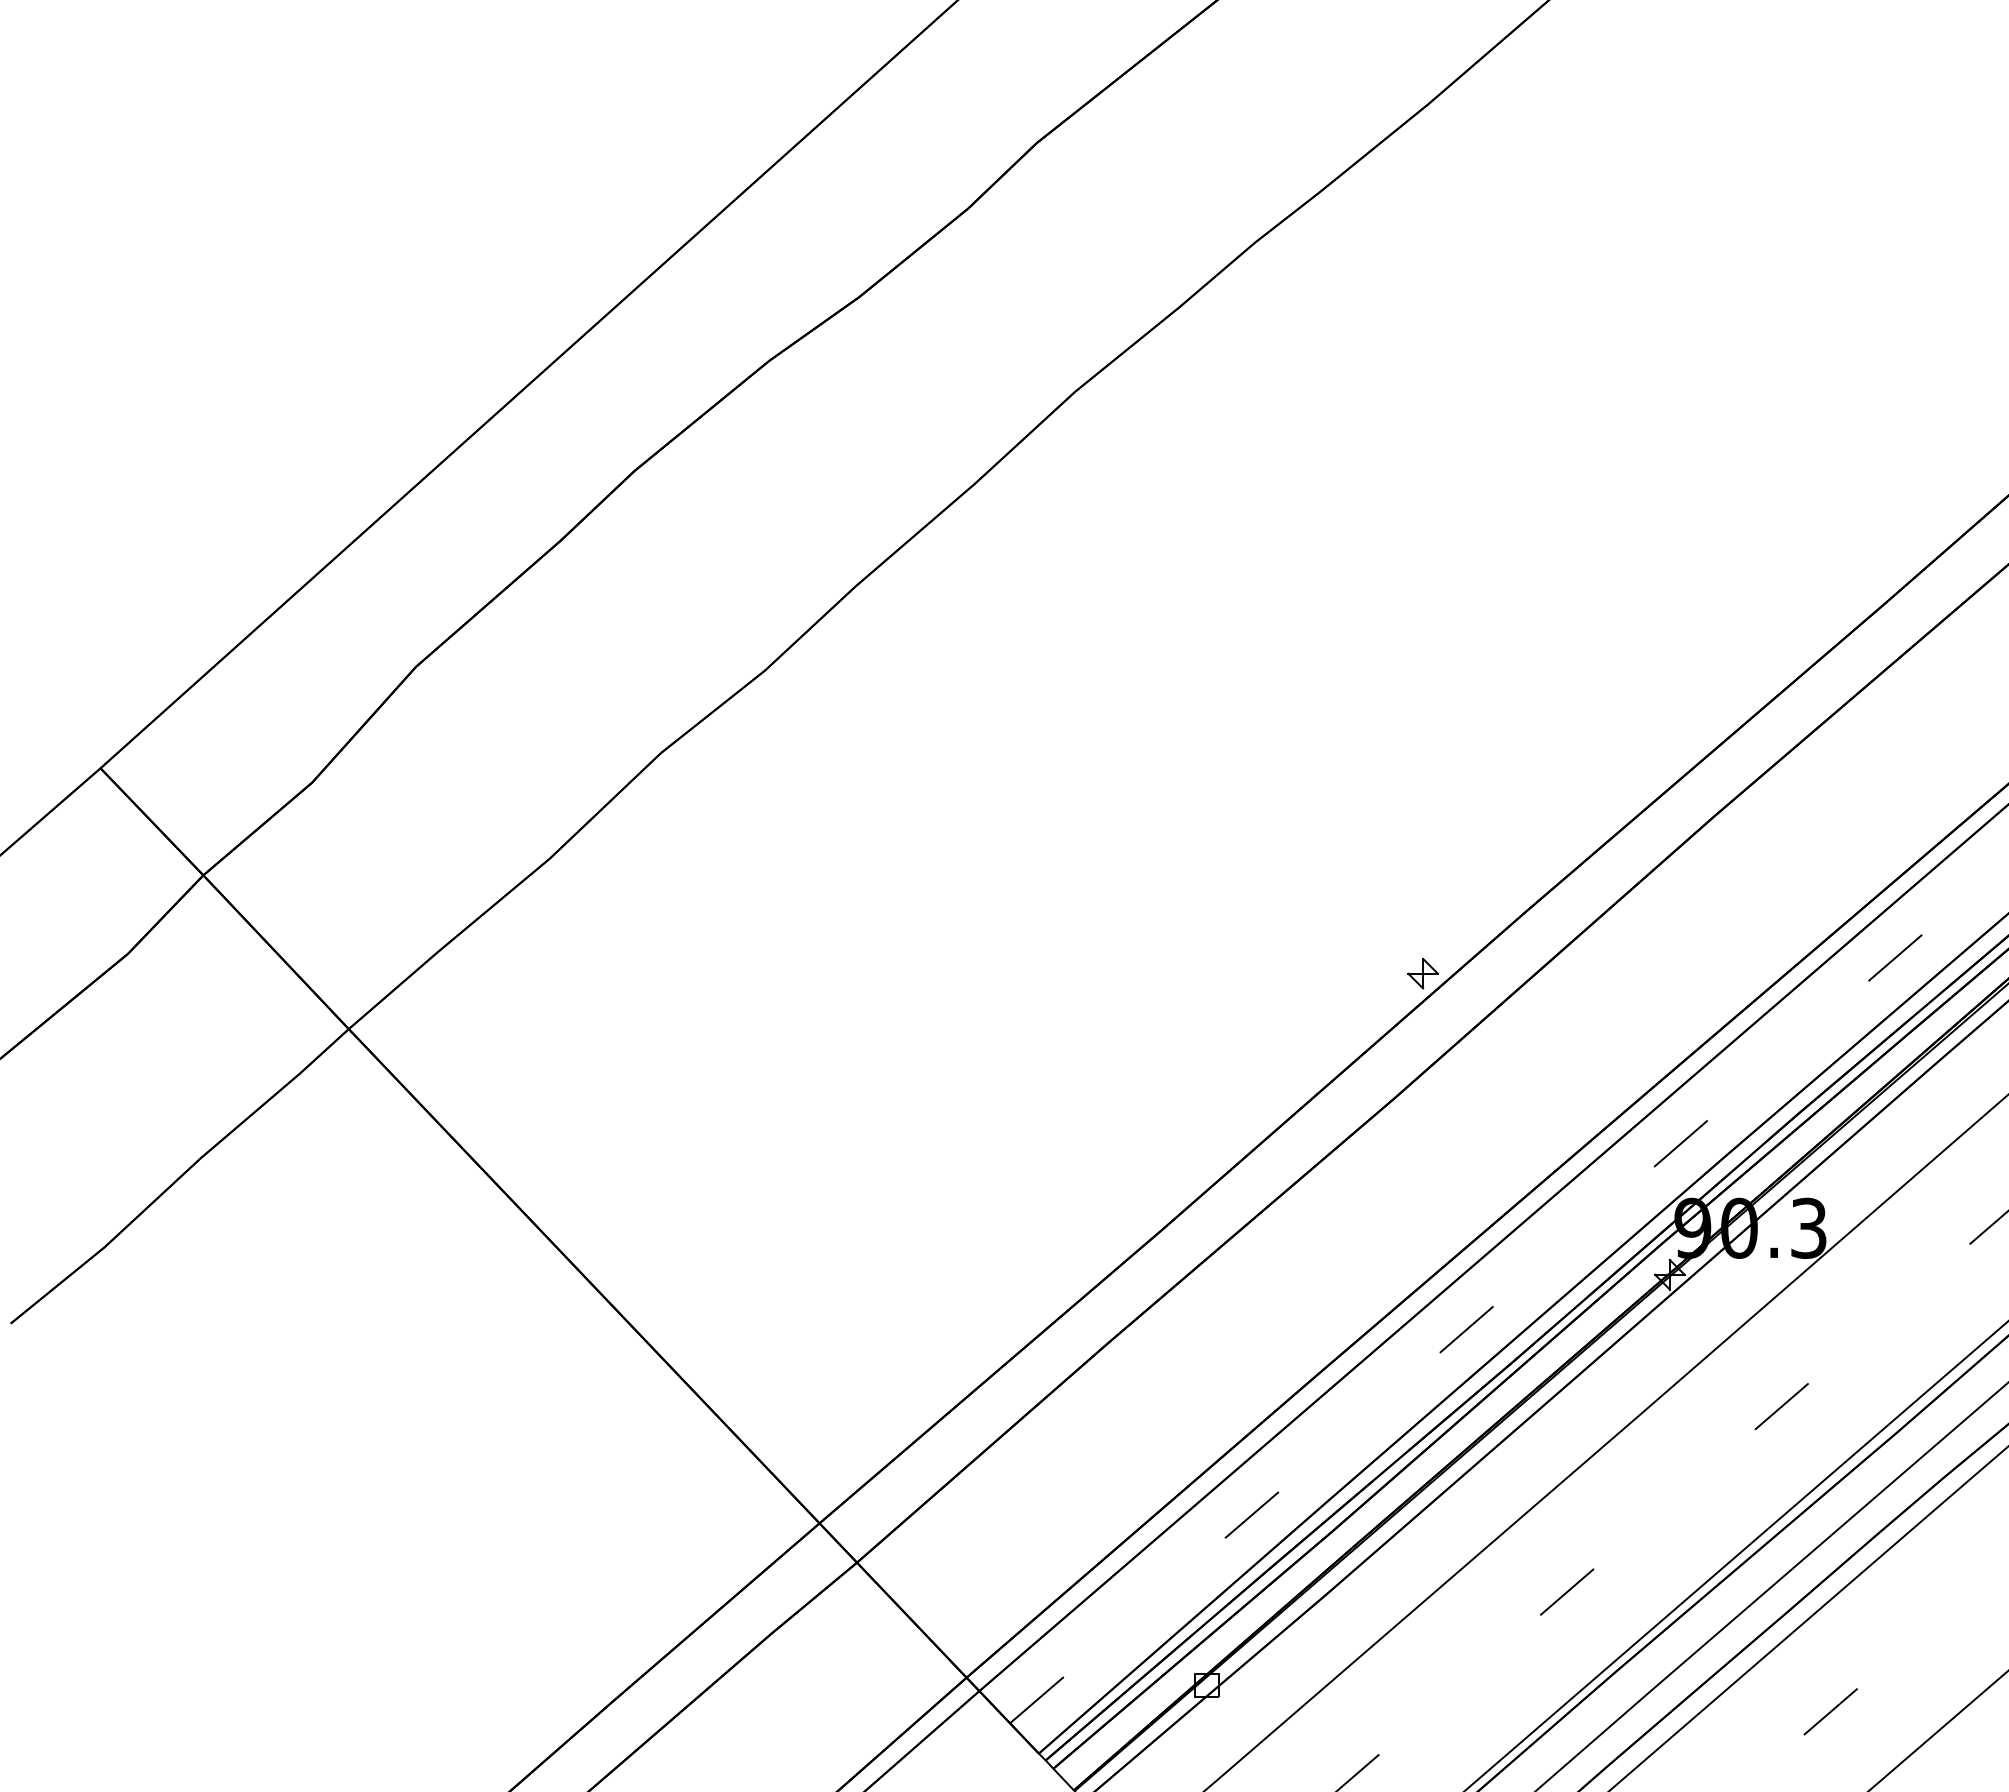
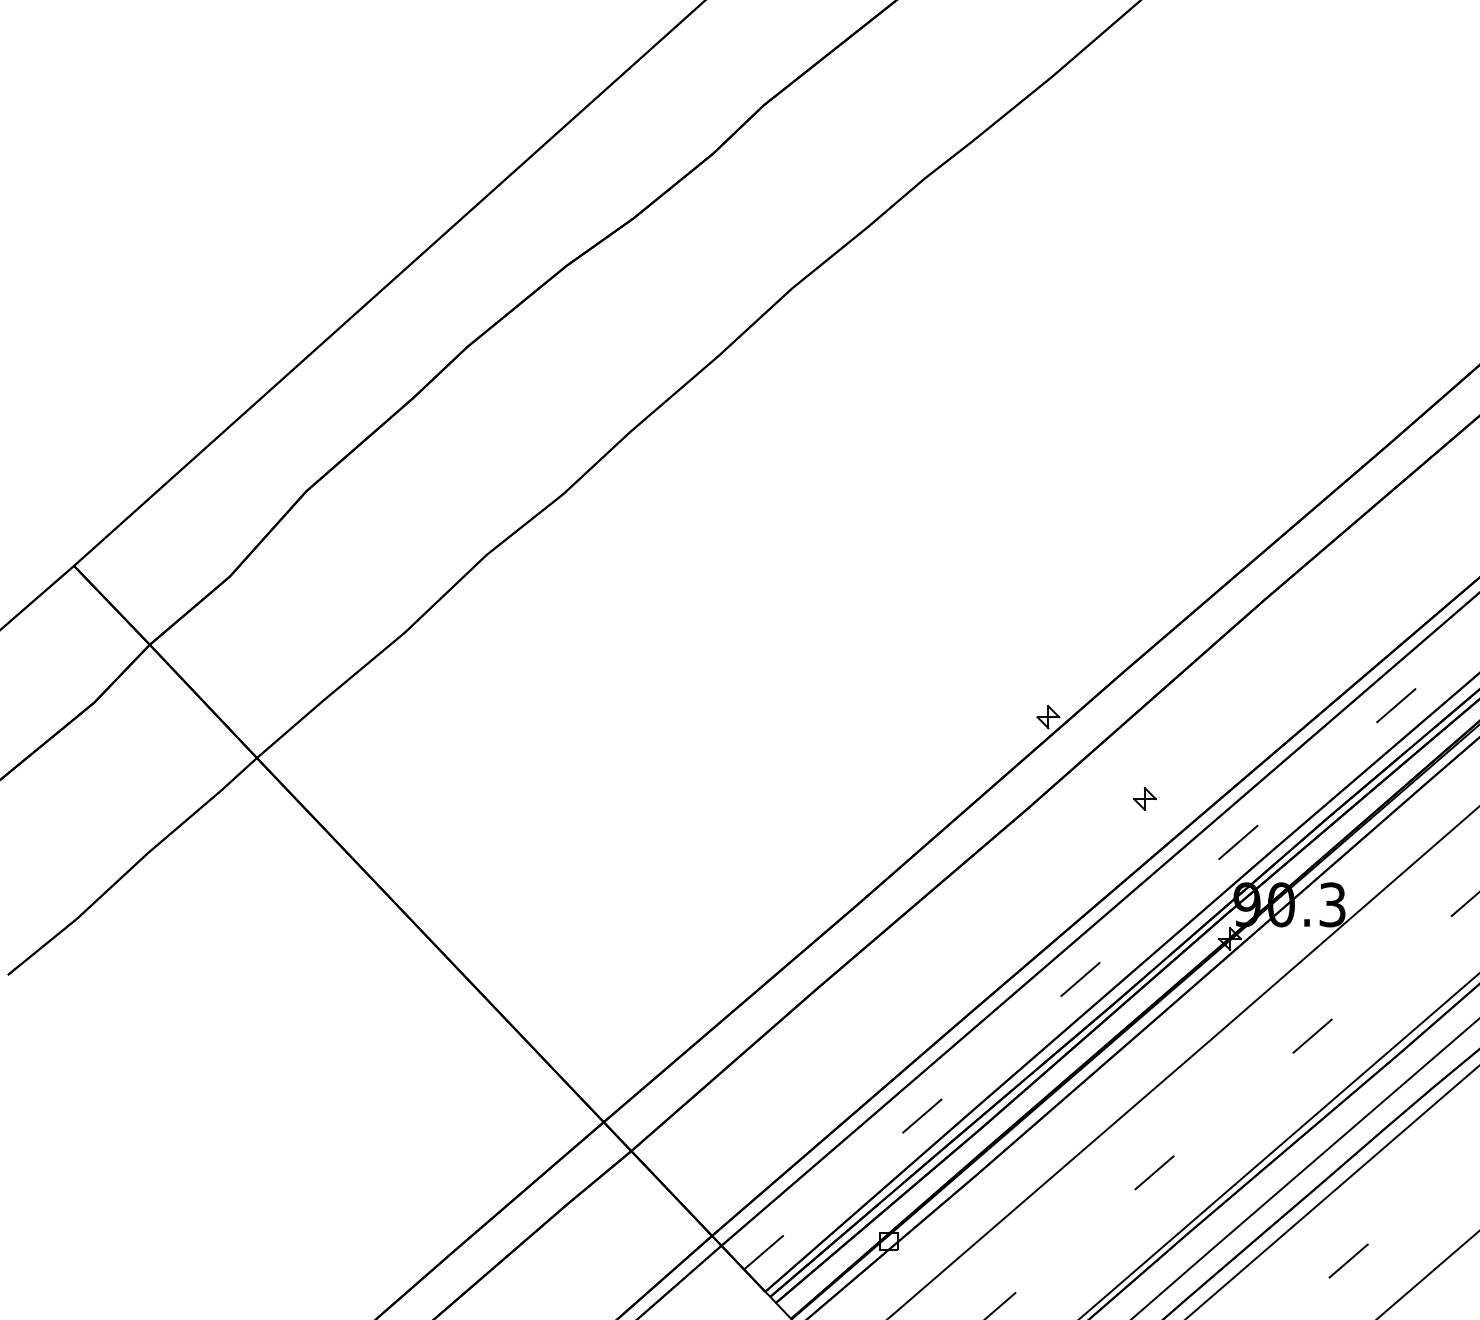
part: (1553, 1084) -> (1144, 798), added

